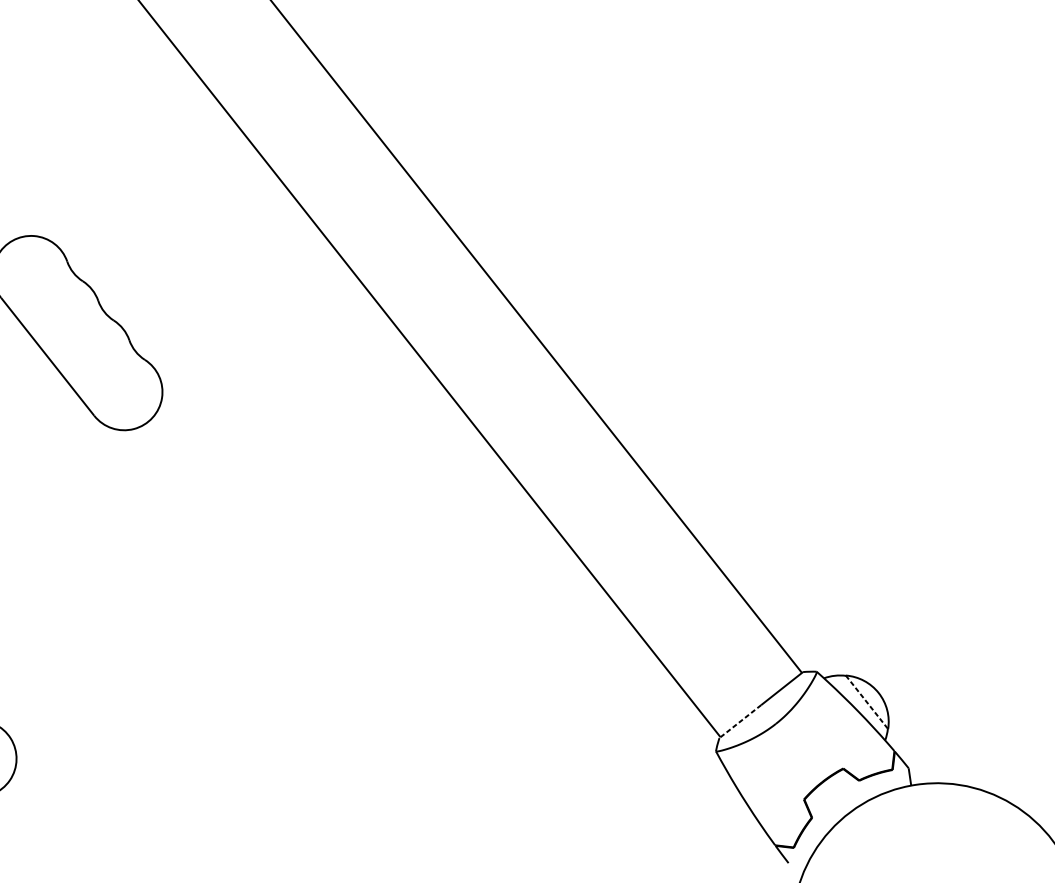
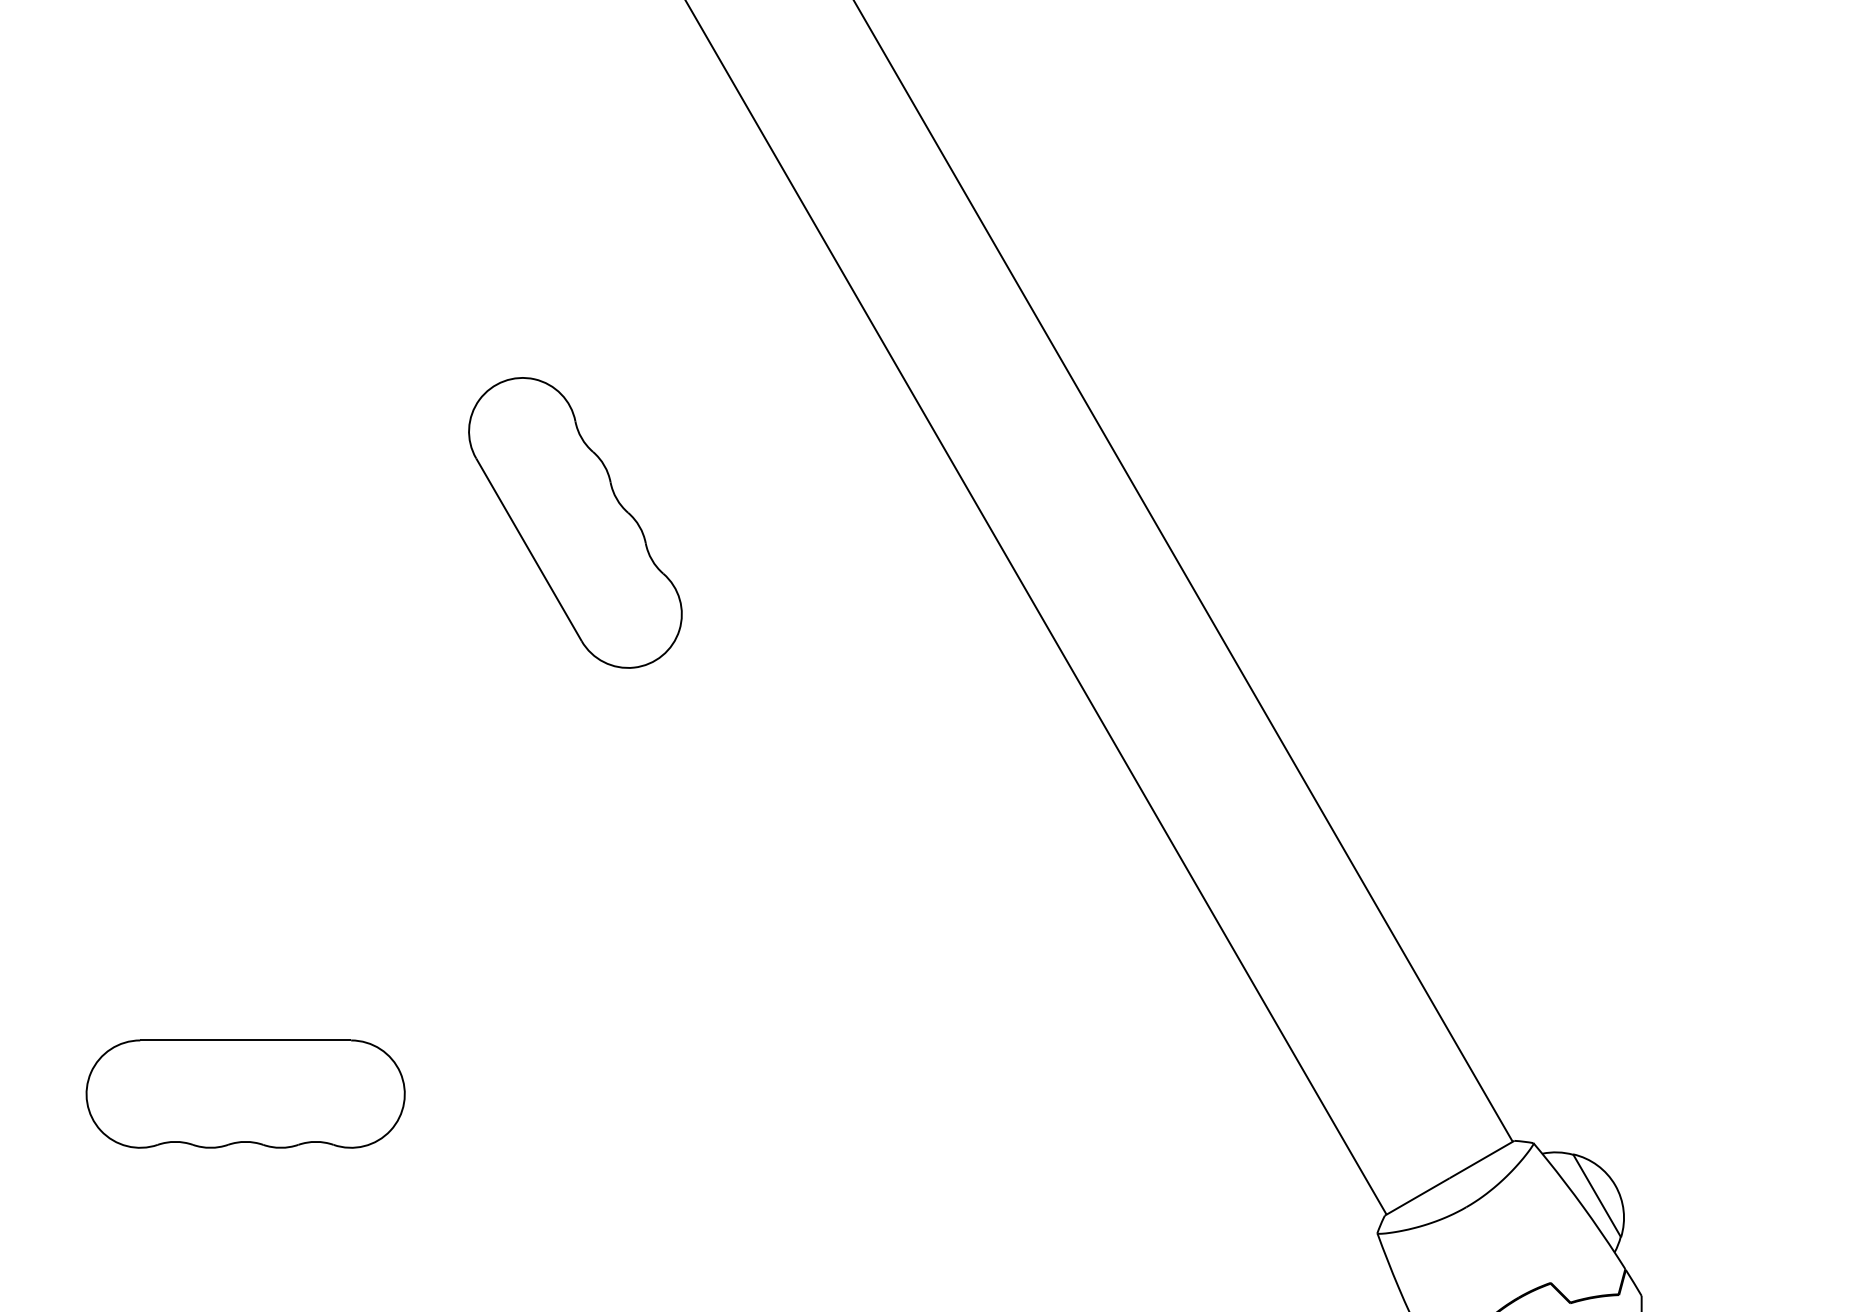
line: (867, 702) -> (1597, 1195), dashed -> solid
line: (739, 722) -> (1416, 1197), dashed -> solid

